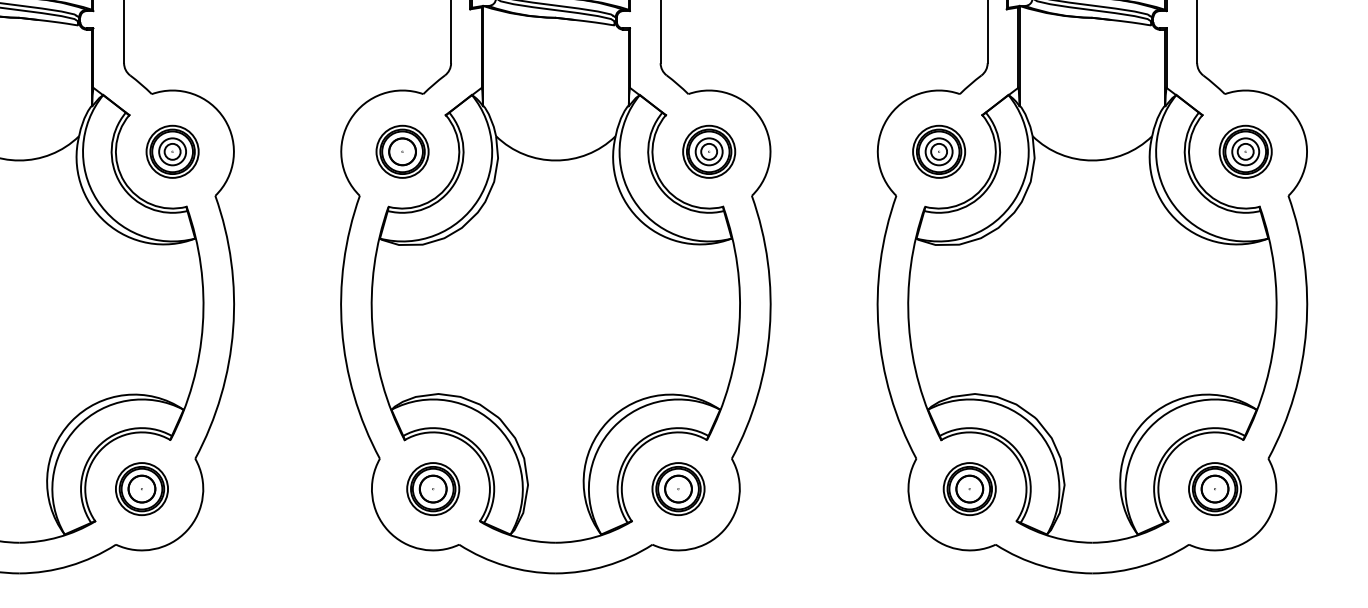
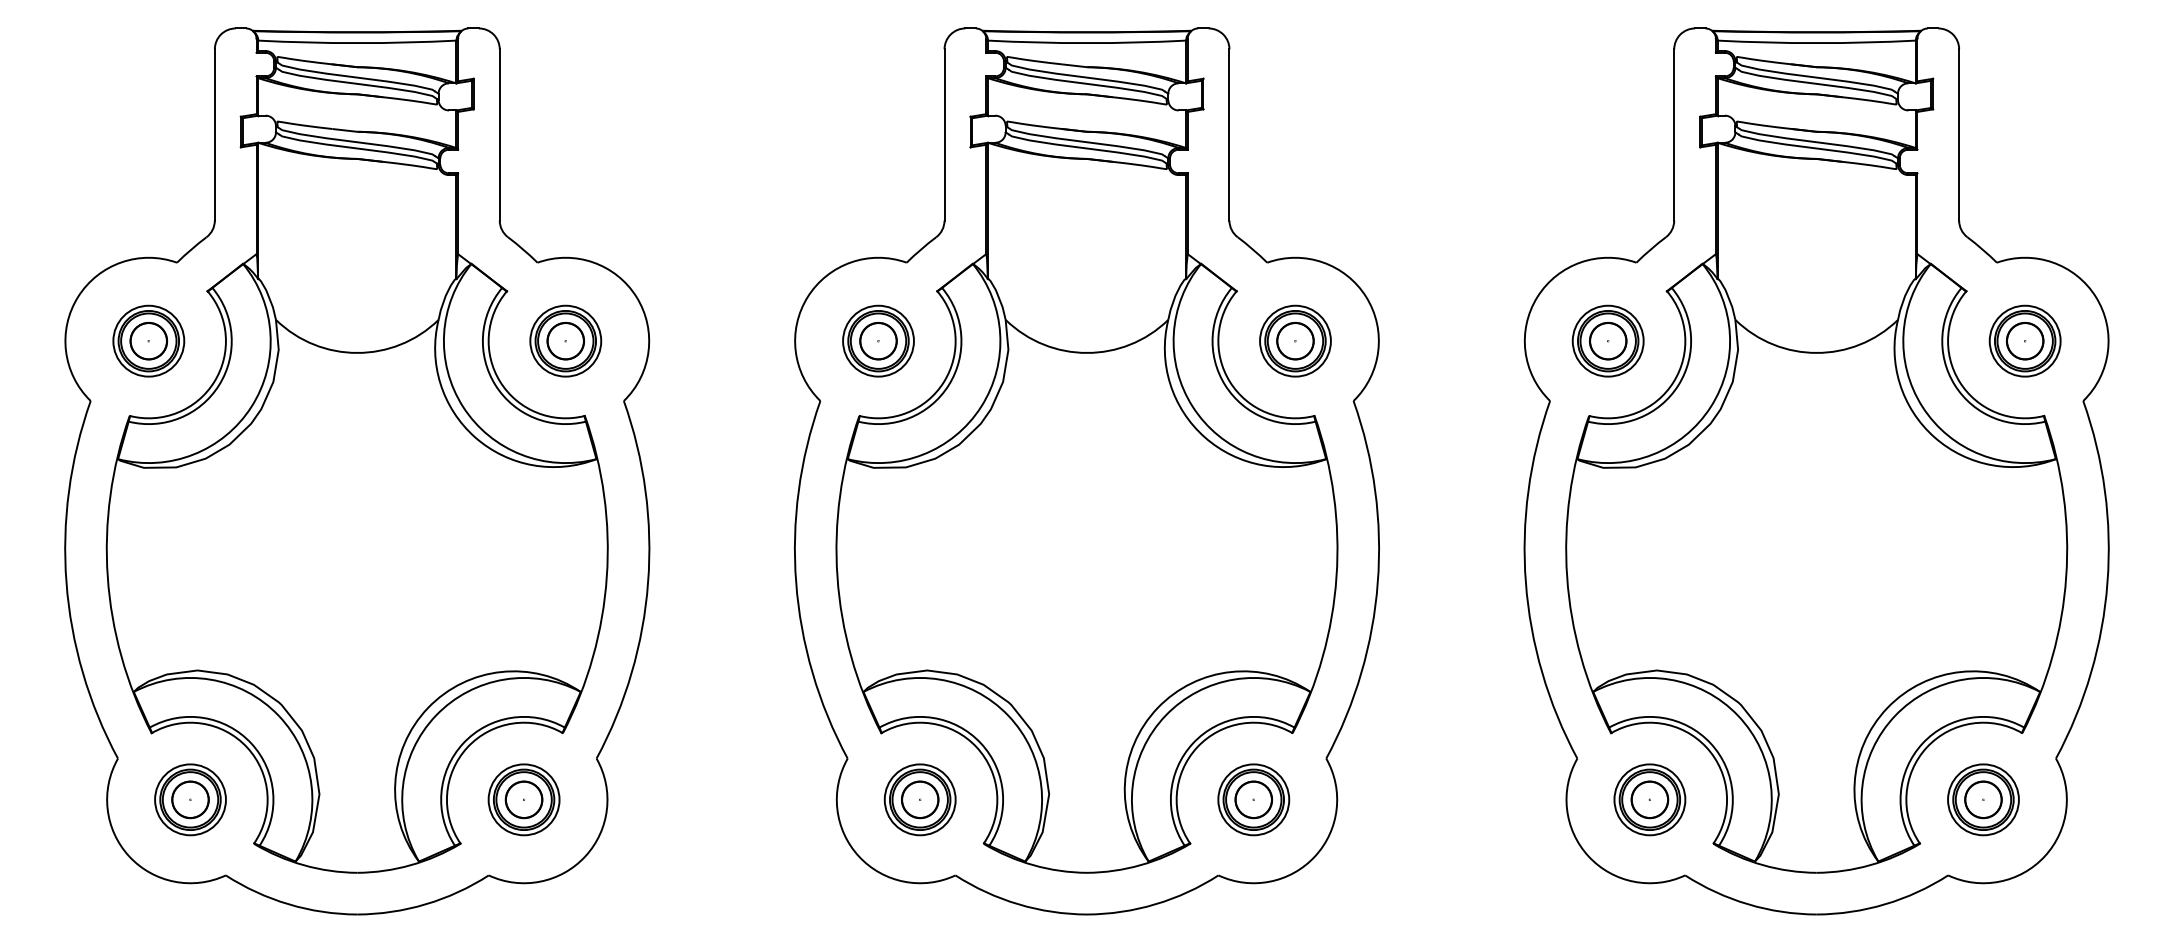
circle: (172, 152) -> (565, 341), size x1.67
circle: (709, 152) -> (1295, 341), size x1.67
circle: (939, 152) -> (1608, 341), size x1.67
circle: (1245, 152) -> (2025, 341), size x1.67

